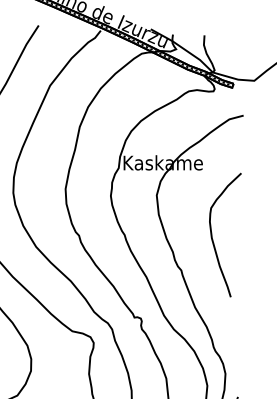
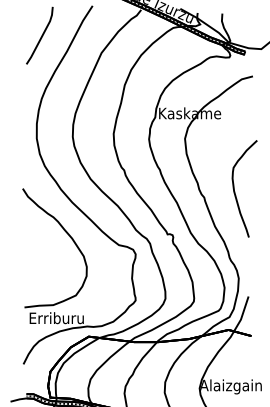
curve: (213, 238) -> (235, 191), moved

